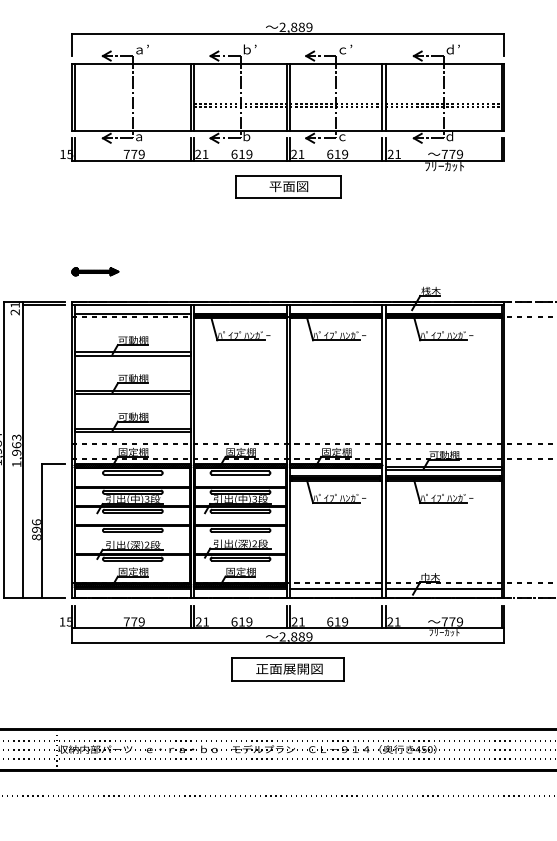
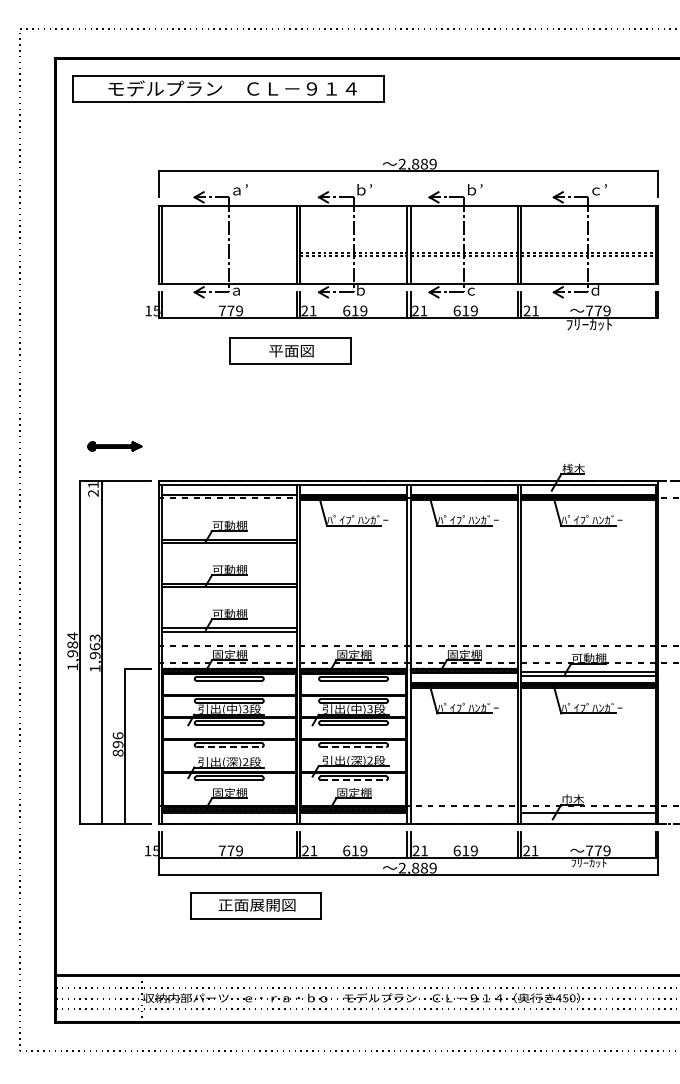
text: (343, 49) -> (472, 189), ｃ’ -> ｂ’
text: (449, 49) -> (595, 189), ｄ’ -> ｃ’
part: (288, 186) -> (290, 350), moved
part: (94, 271) -> (114, 446), moved
line: (43, 304) -> (126, 484), removed
line: (133, 532) -> (229, 747), solid -> dashed
line: (240, 532) -> (353, 747), solid -> dashed
line: (240, 561) -> (353, 780), solid -> dashed
line: (335, 589) -> (463, 813), removed
part: (288, 669) -> (255, 905), moved

